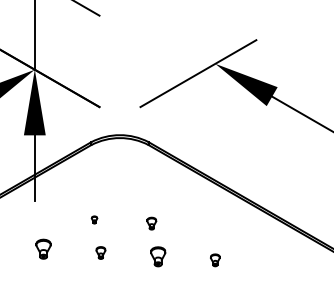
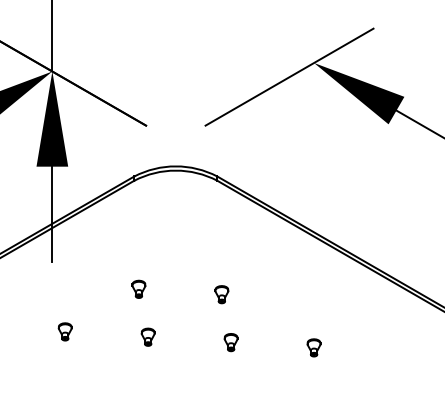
part: (94, 219) -> (138, 288), size x1.67
part: (43, 249) -> (64, 332), size x0.62
part: (157, 256) -> (230, 342), size x0.62

